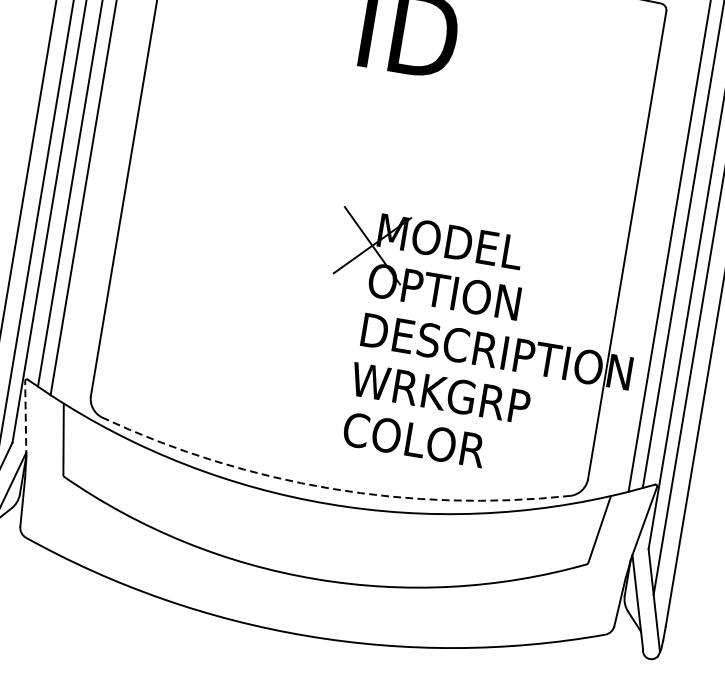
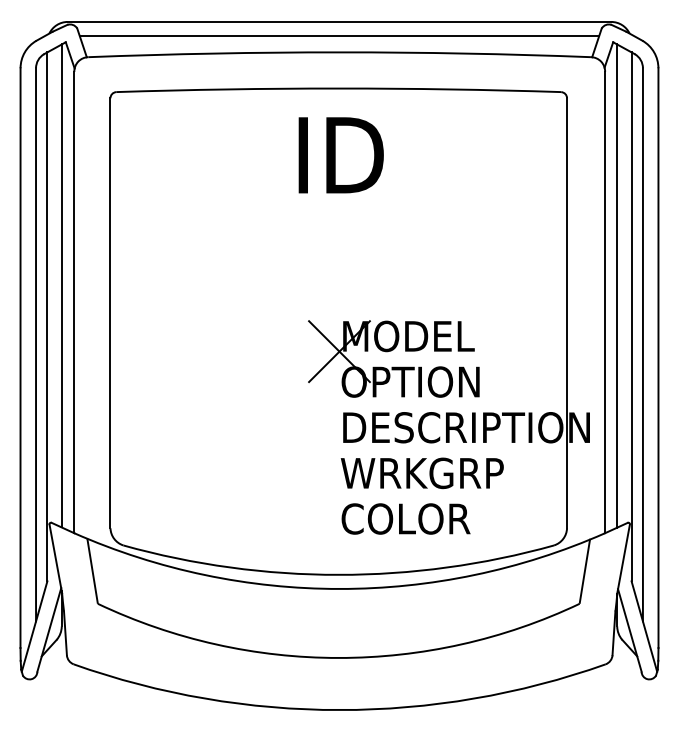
line: (25, 419) -> (55, 558), dashed -> solid
arc: (330, 488) -> (338, 574), dashed -> solid

